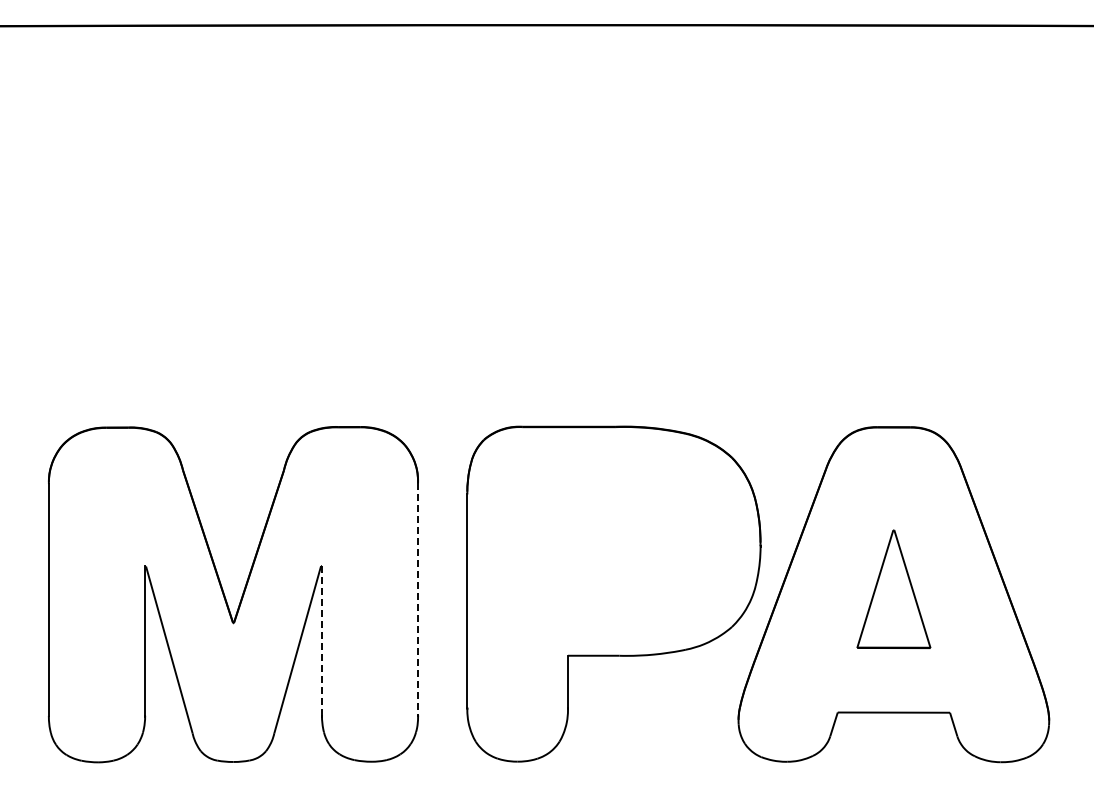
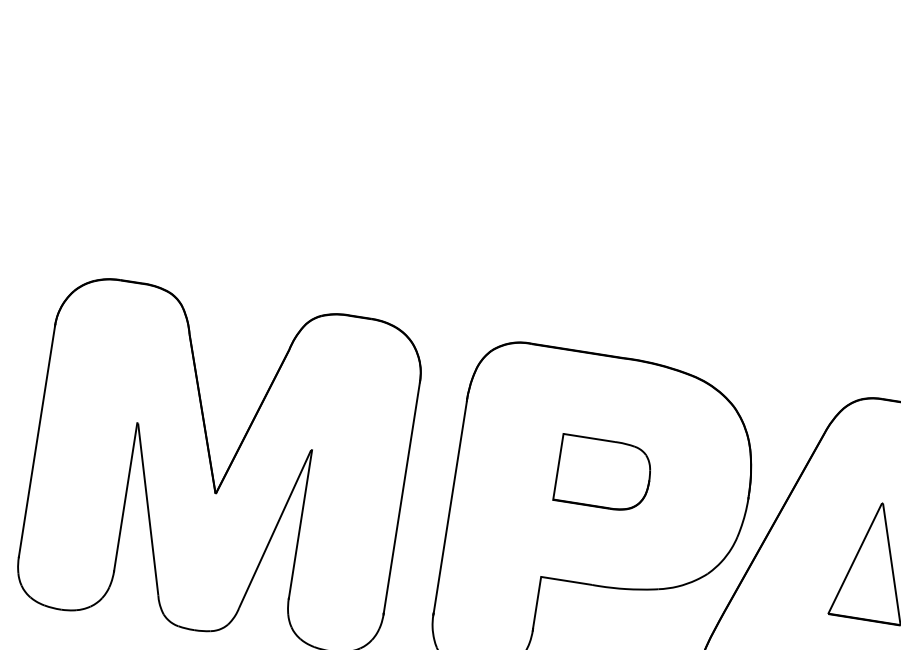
part: (613, 544) -> (603, 474), added
line: (418, 599) -> (402, 498), dashed -> solid
line: (322, 640) -> (301, 523), dashed -> solid

